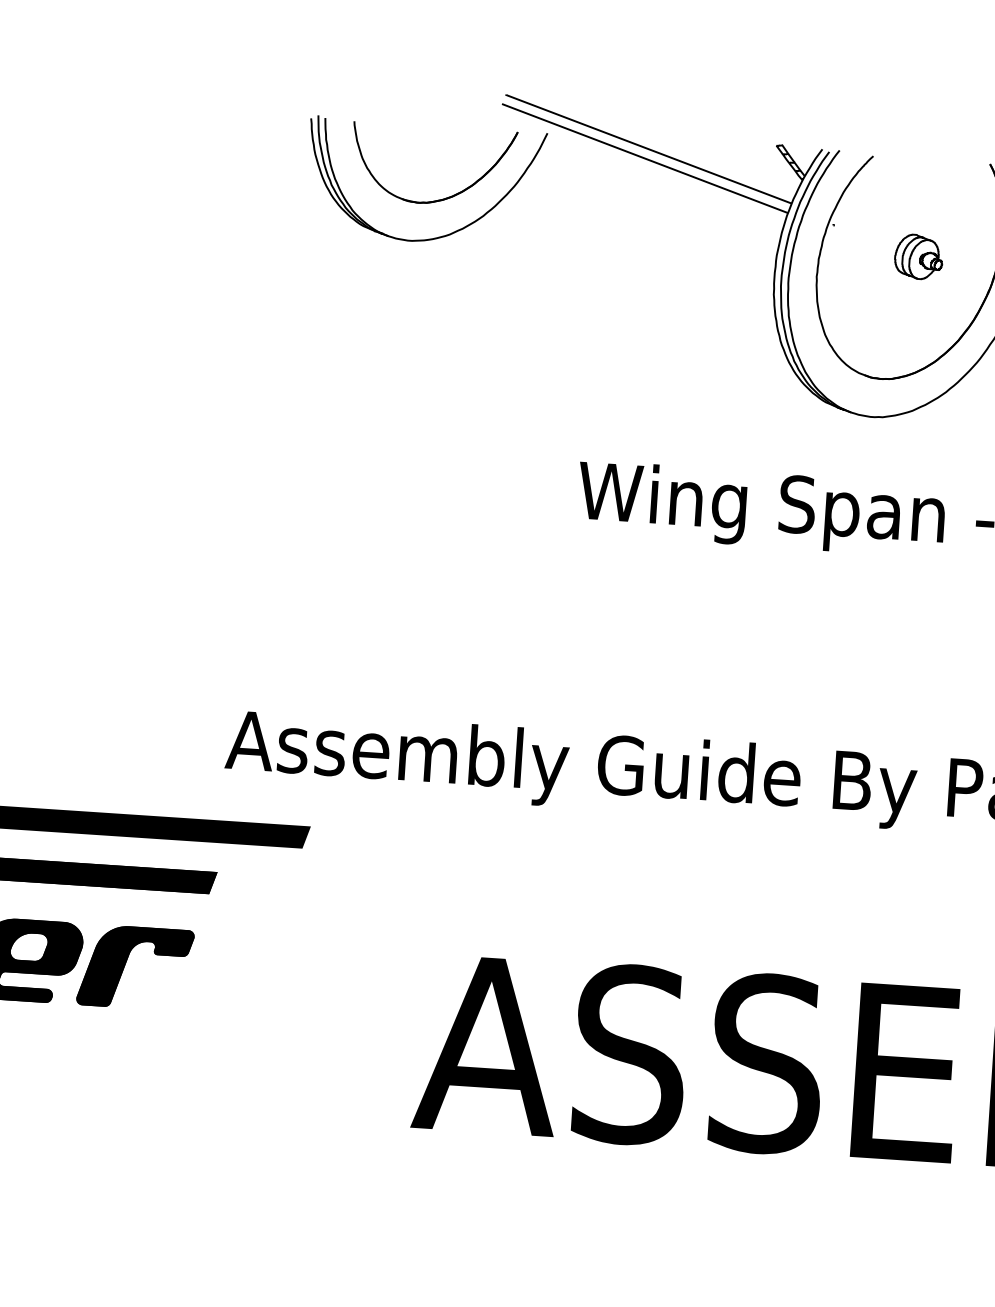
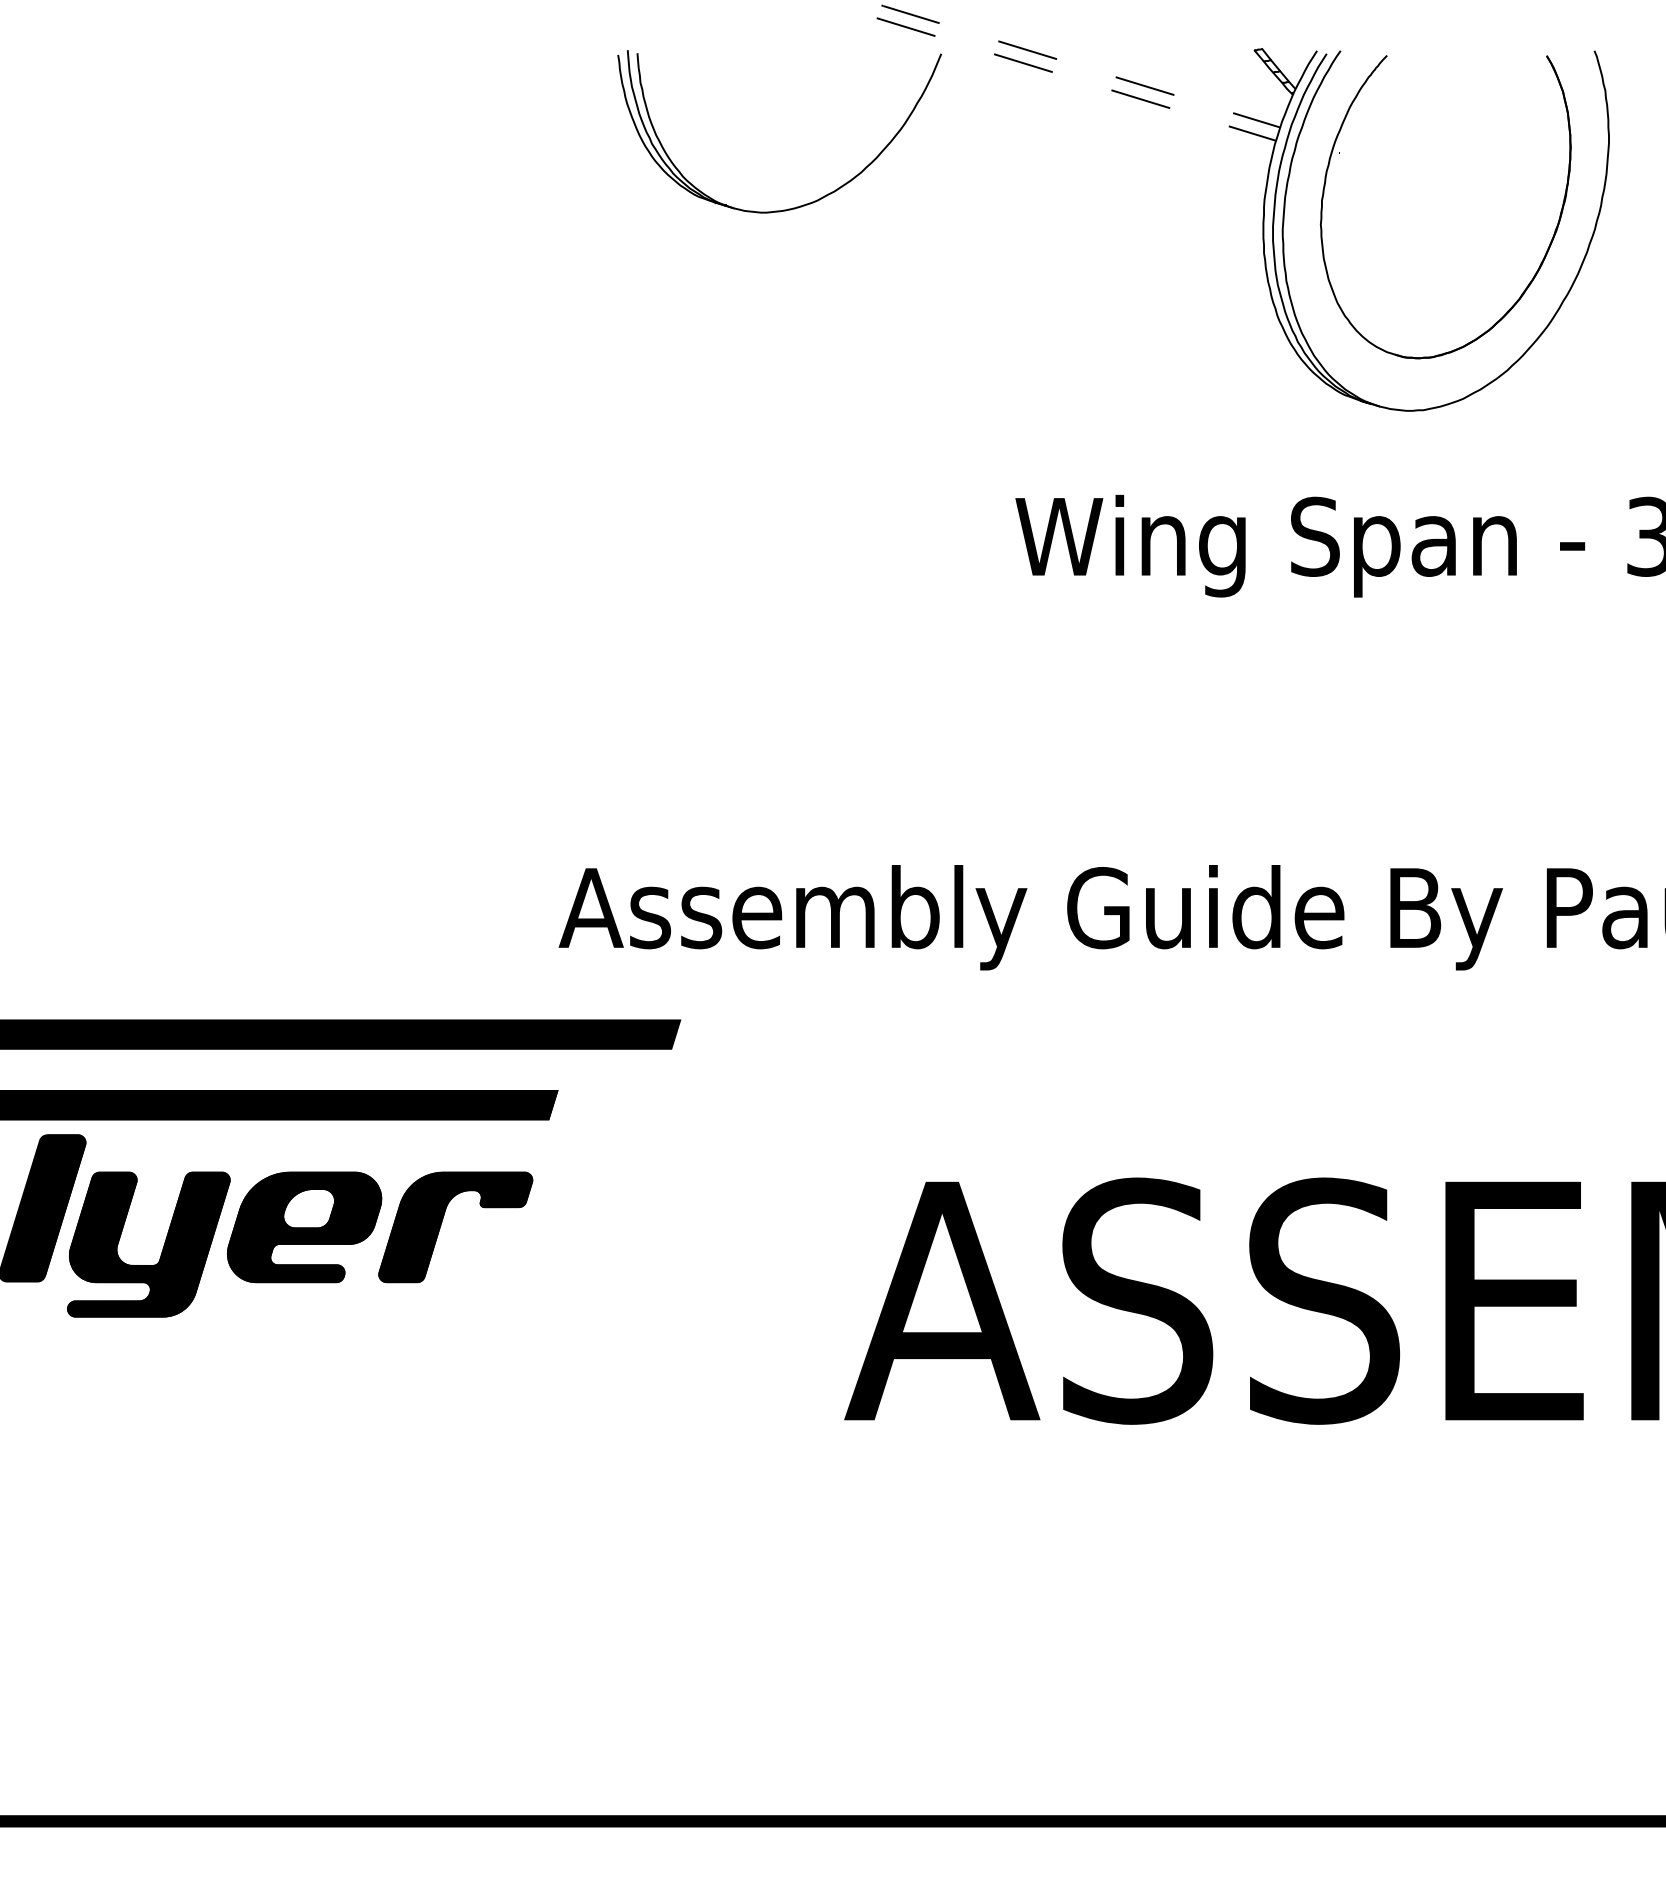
line: (647, 149) -> (1079, 66), solid -> dashed
line: (645, 158) -> (1076, 79), solid -> dashed
part: (440, 199) -> (801, 153), removed
part: (919, 256) -> (1458, 188), removed

